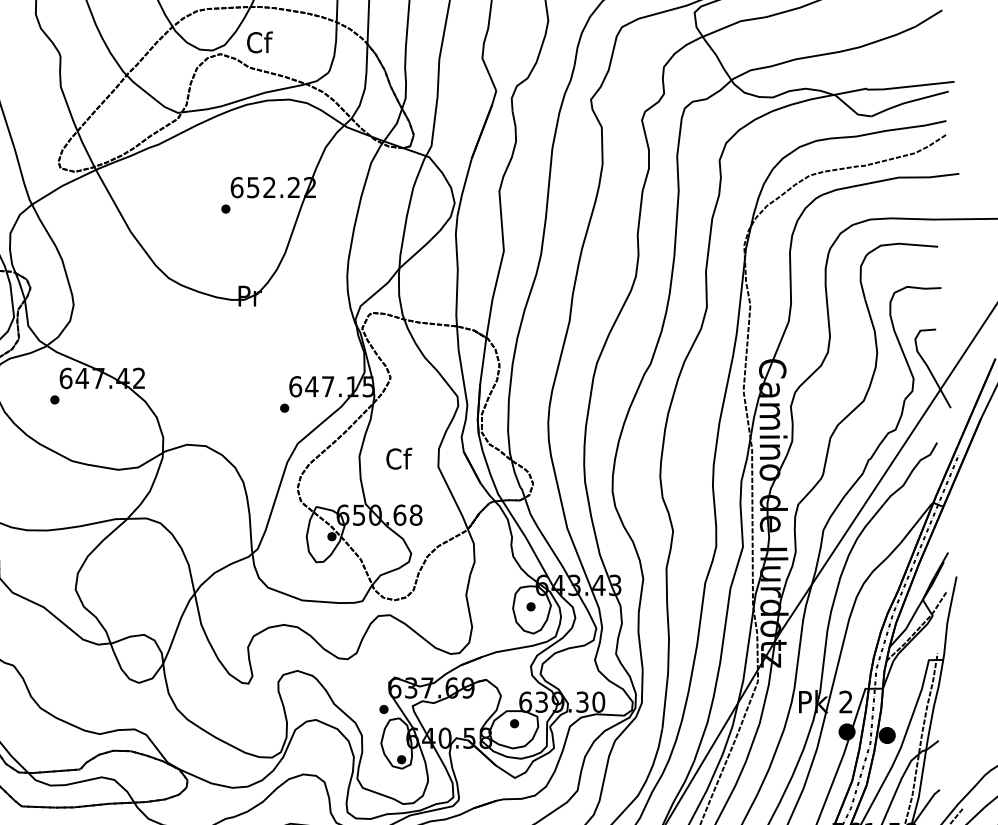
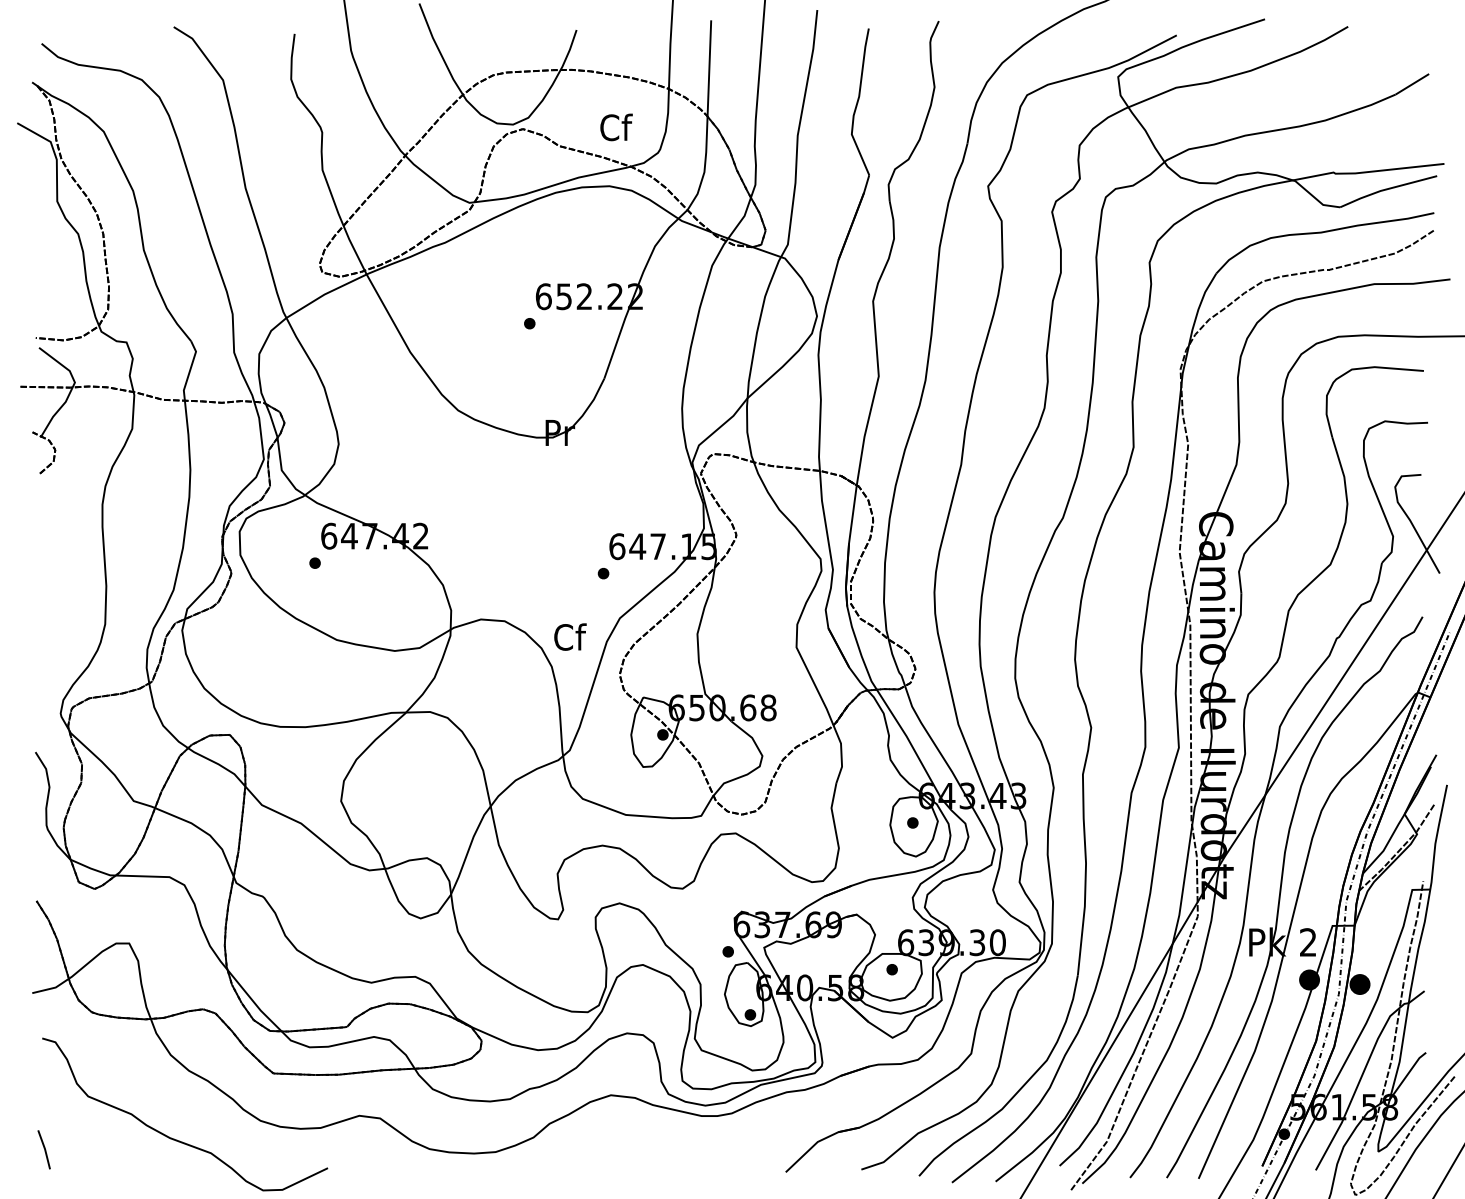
text: (259, 42) -> (616, 127), moved
text: (399, 458) -> (570, 636), moved

